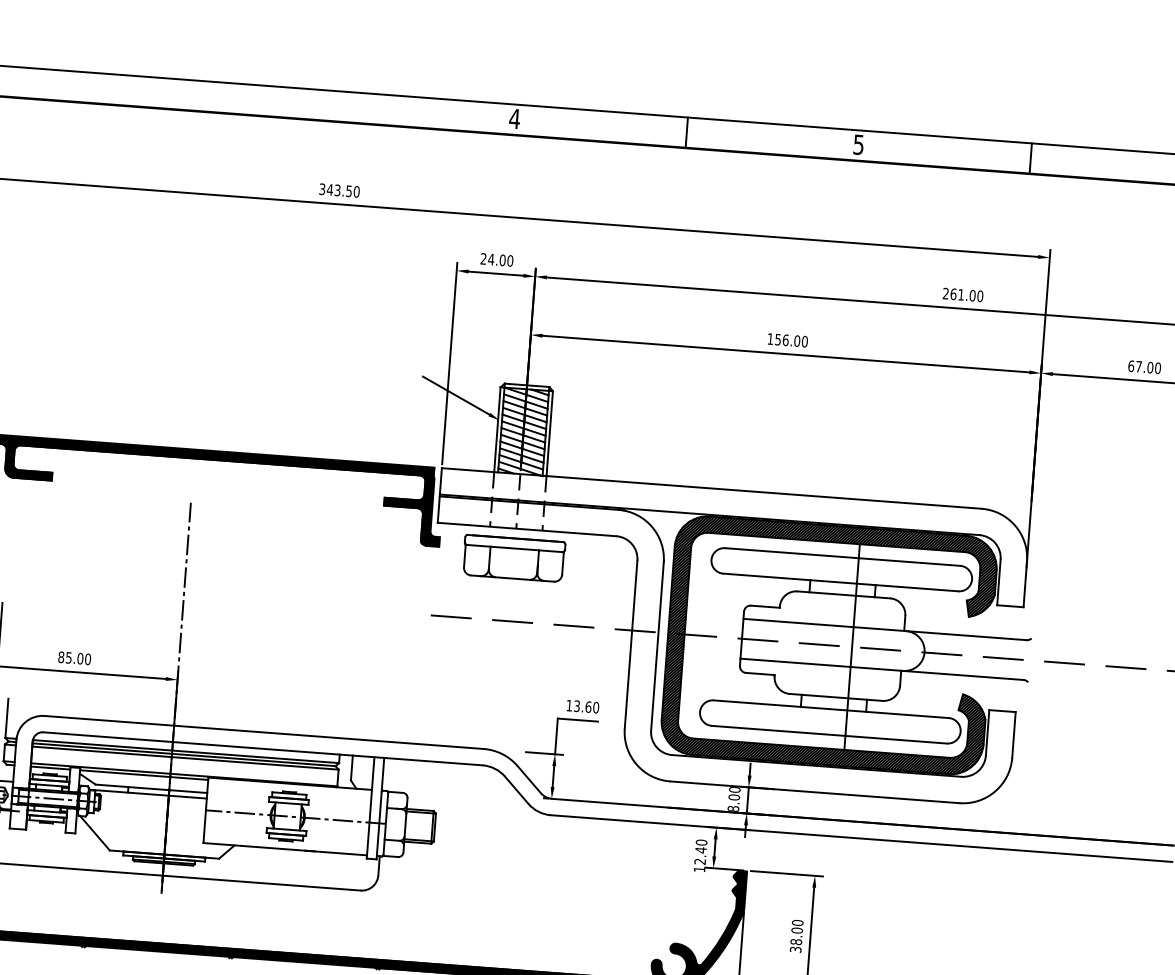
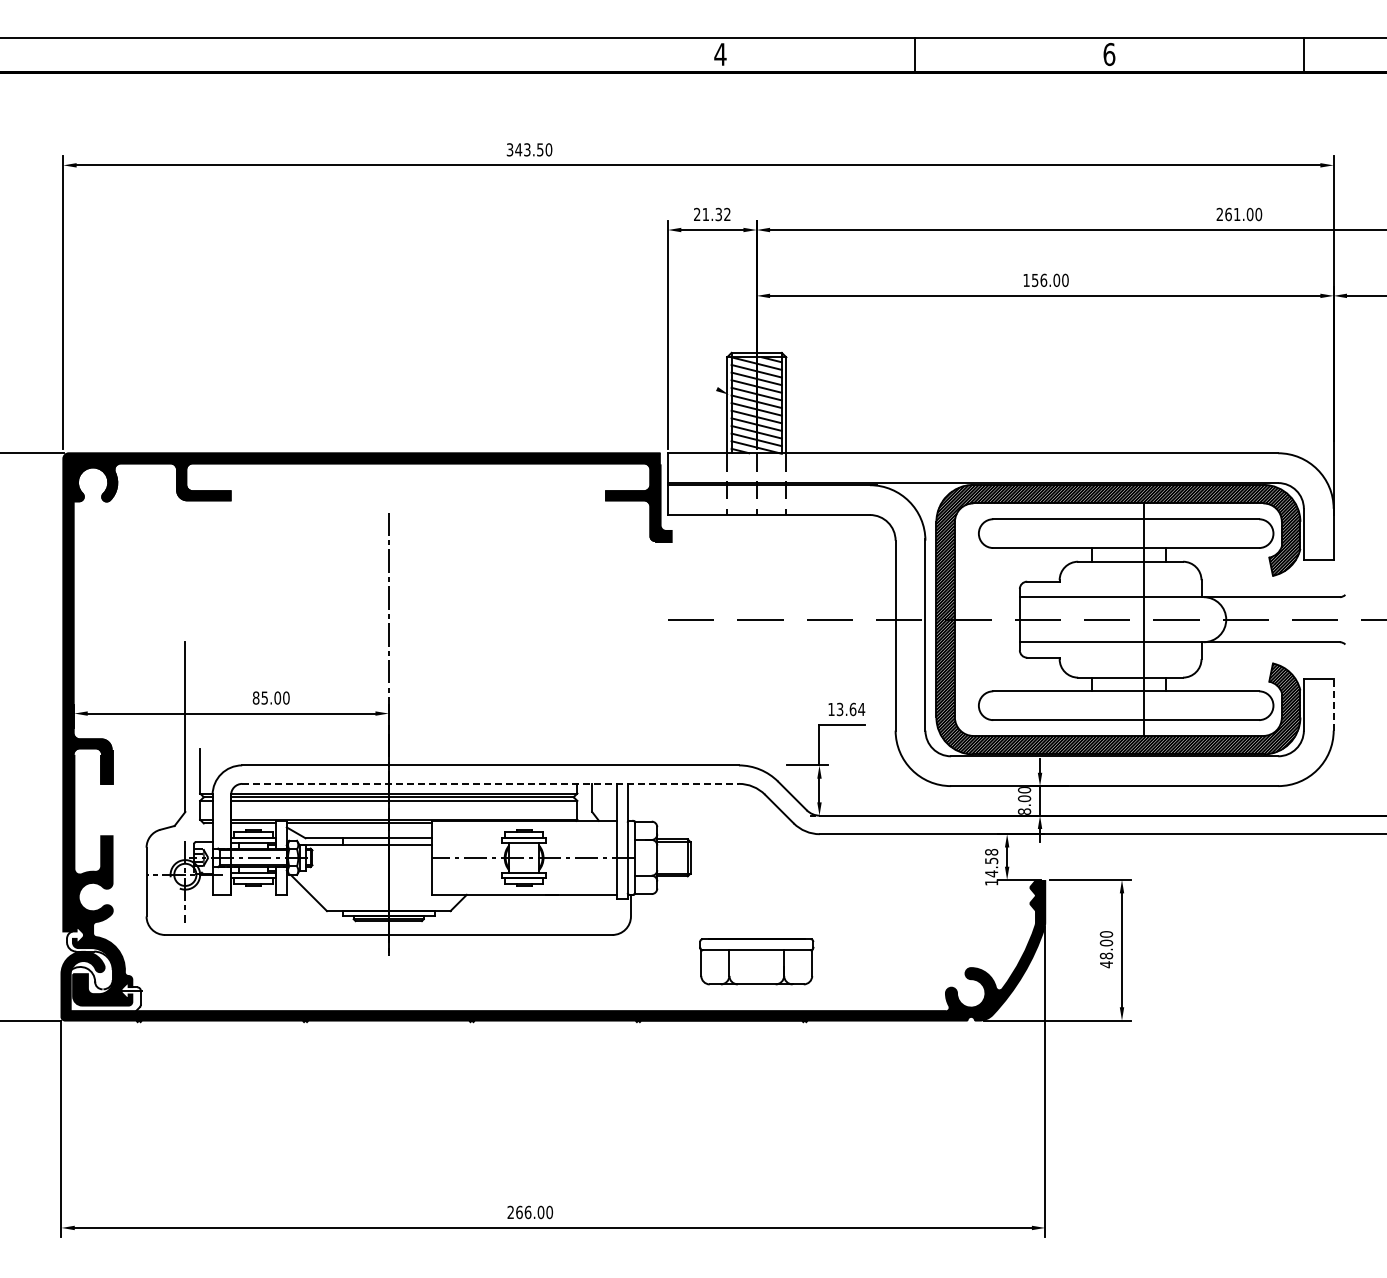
text: (858, 144) -> (1109, 54), 5 -> 6
text: (500, 260) -> (716, 214), 24.00 -> 21.32
line: (455, 395) -> (677, 370), removed
part: (513, 558) -> (756, 961), moved
text: (596, 707) -> (861, 709), 13.60 -> 13.64
line: (1013, 734) -> (1333, 704), solid -> dashed
line: (263, 748) -> (491, 783), solid -> dashed
text: (700, 851) -> (991, 862), 12.40 -> 14.58
text: (795, 949) -> (1106, 964), 38.00 -> 48.00

